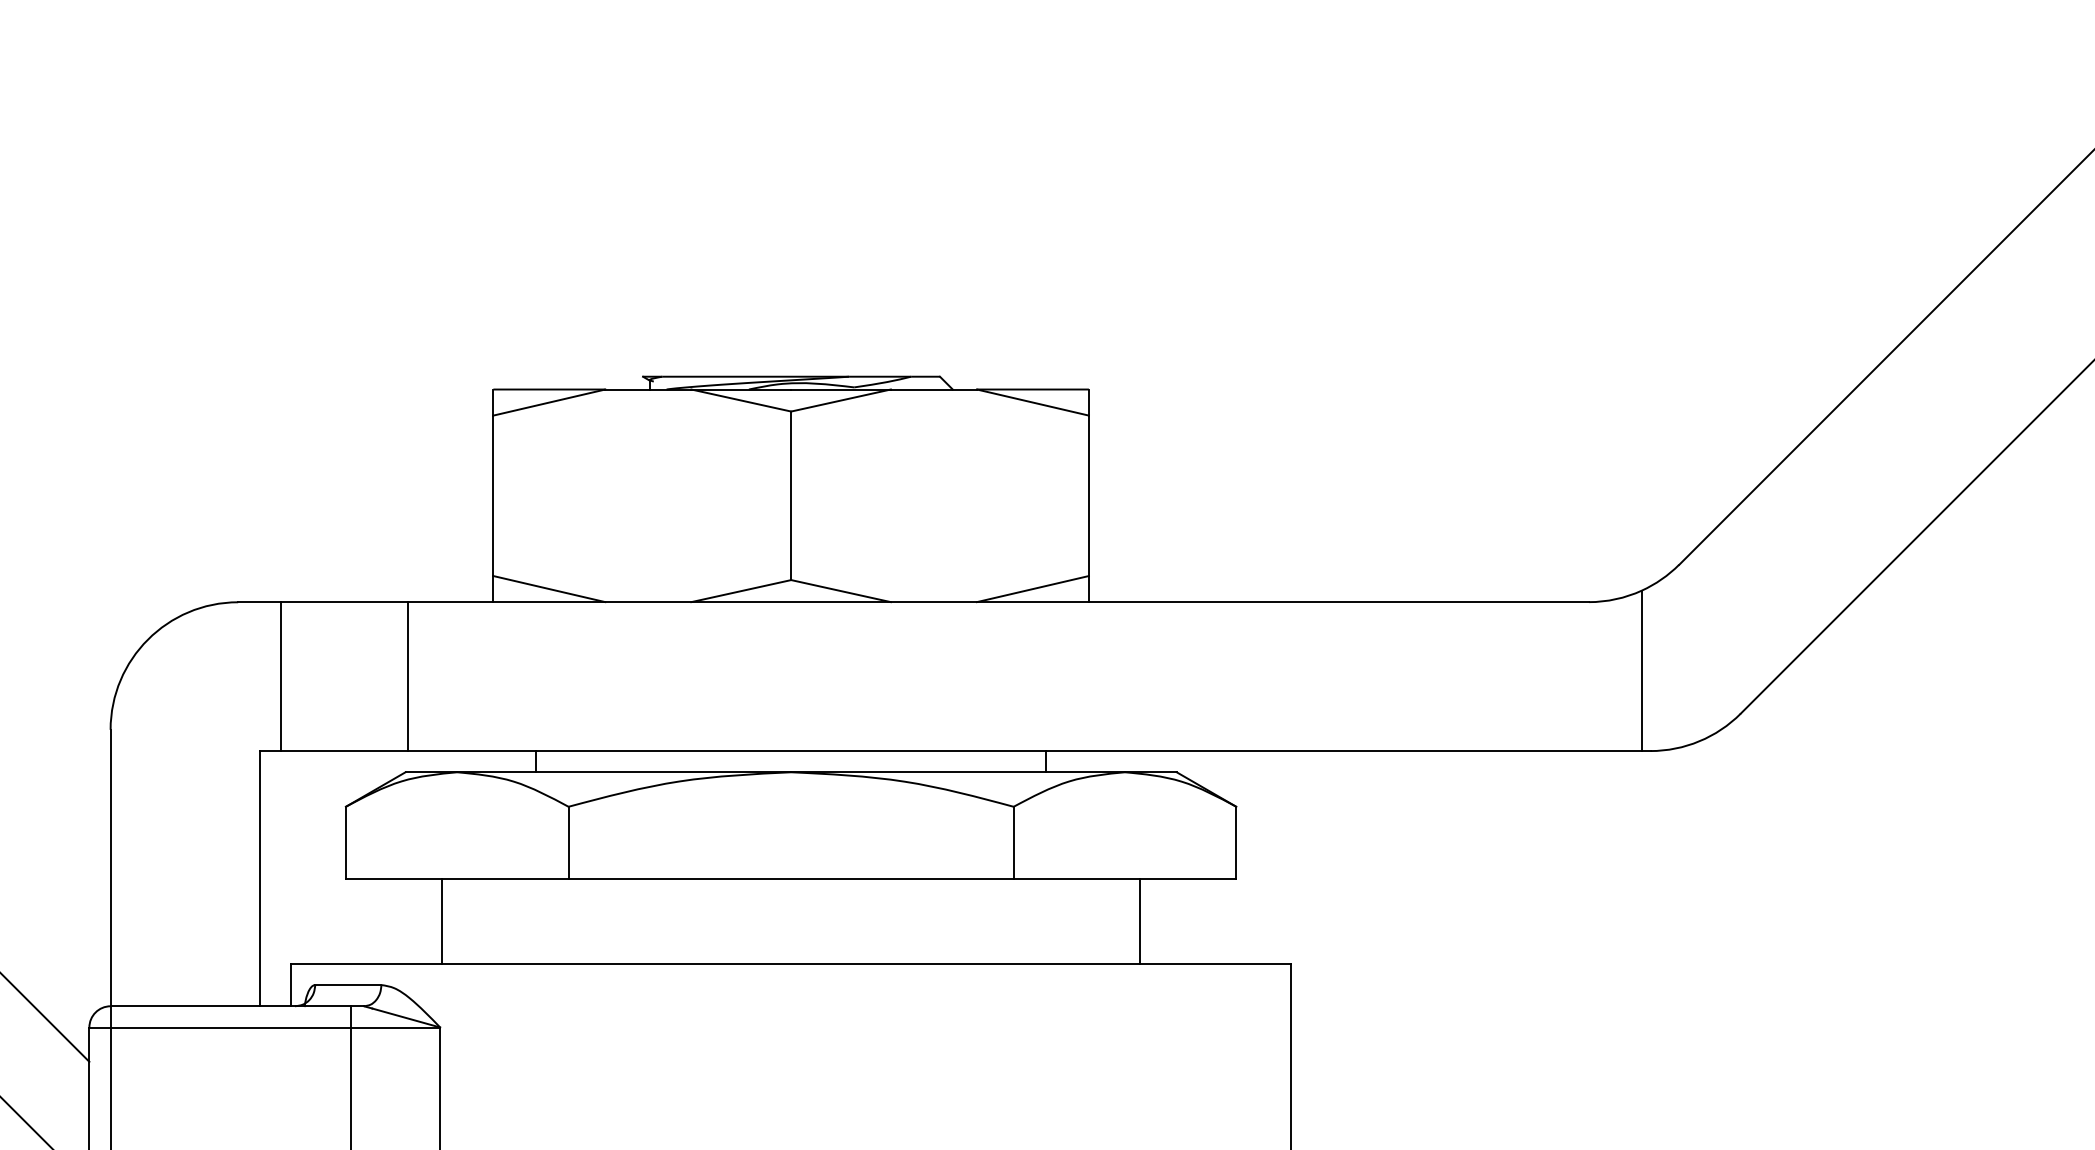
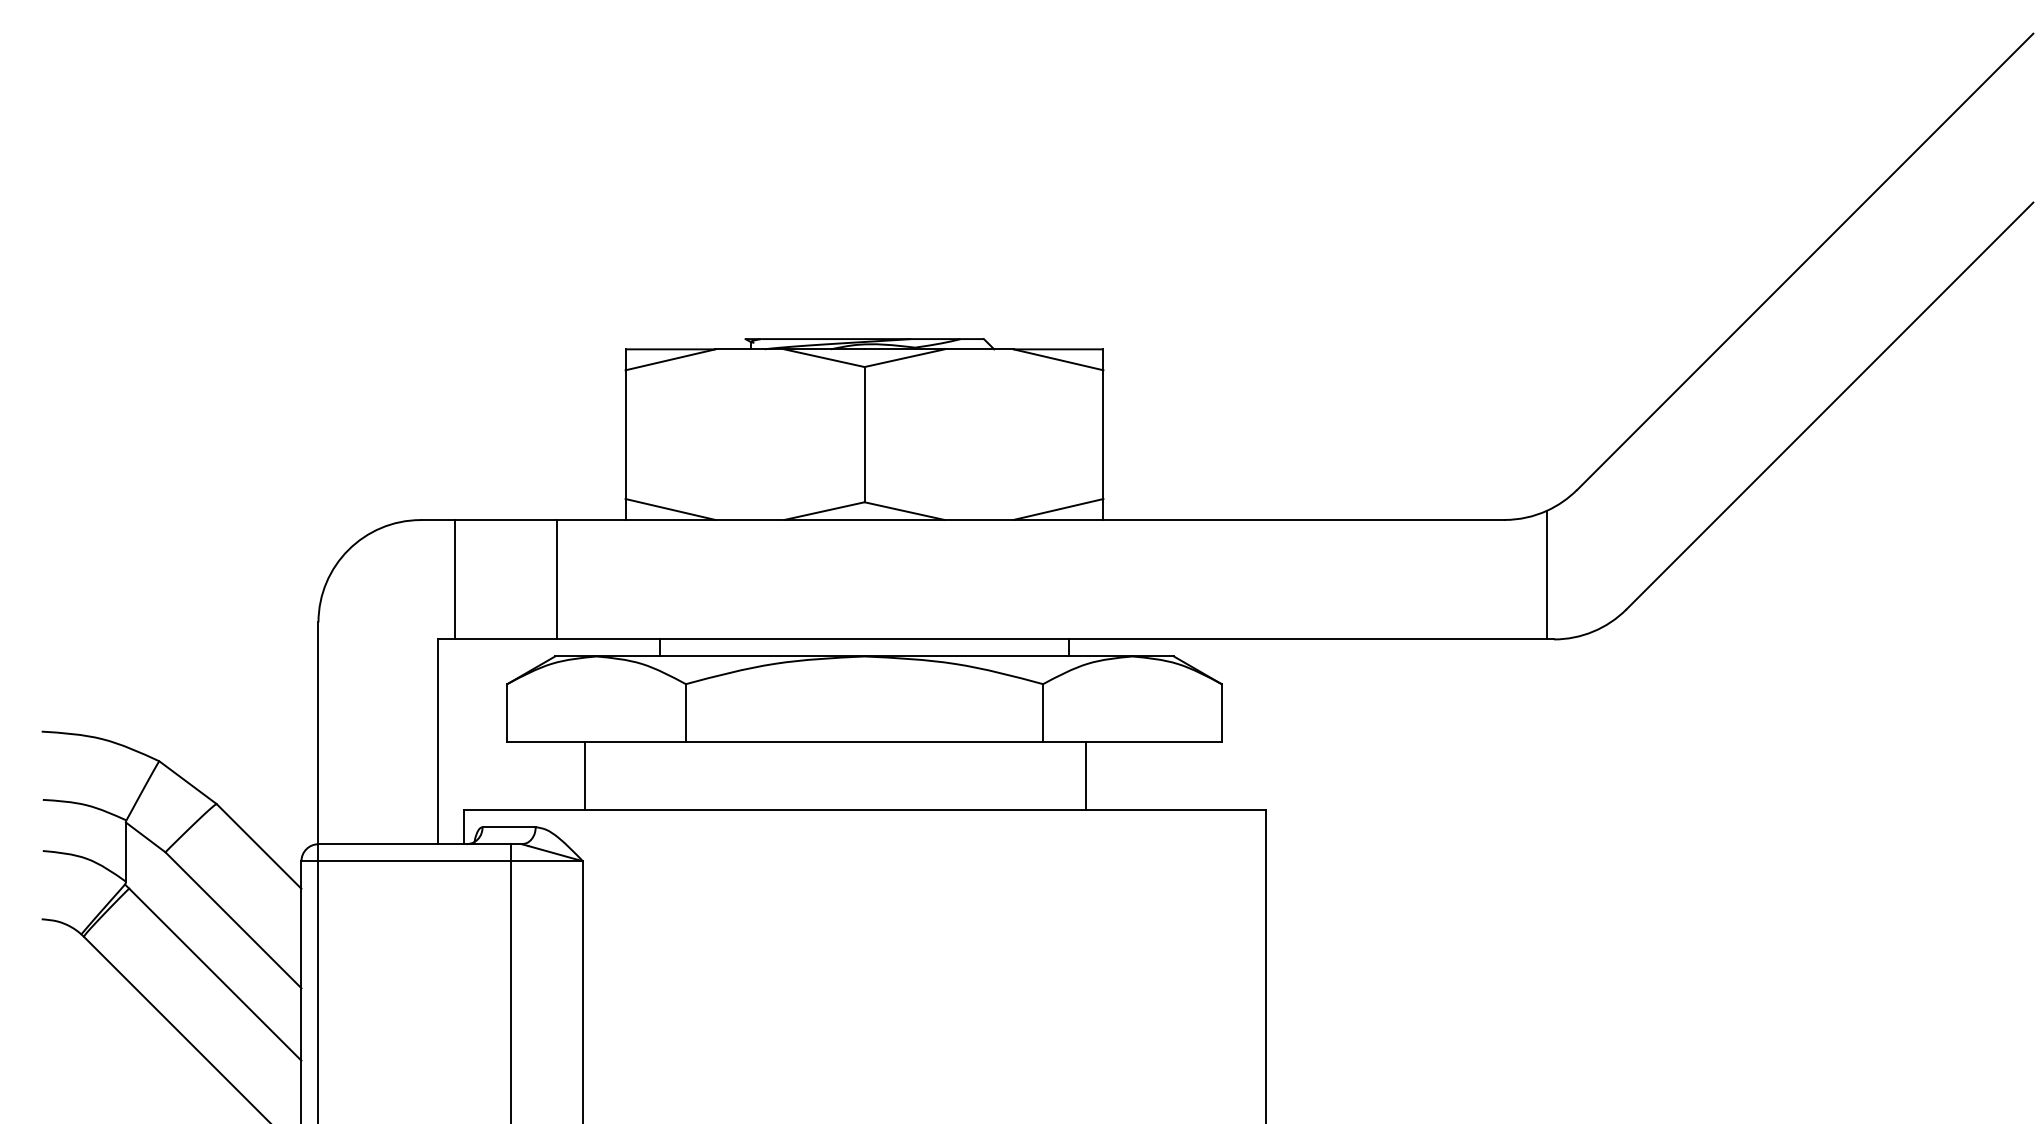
line: (1140, 920) -> (1086, 775), moved

